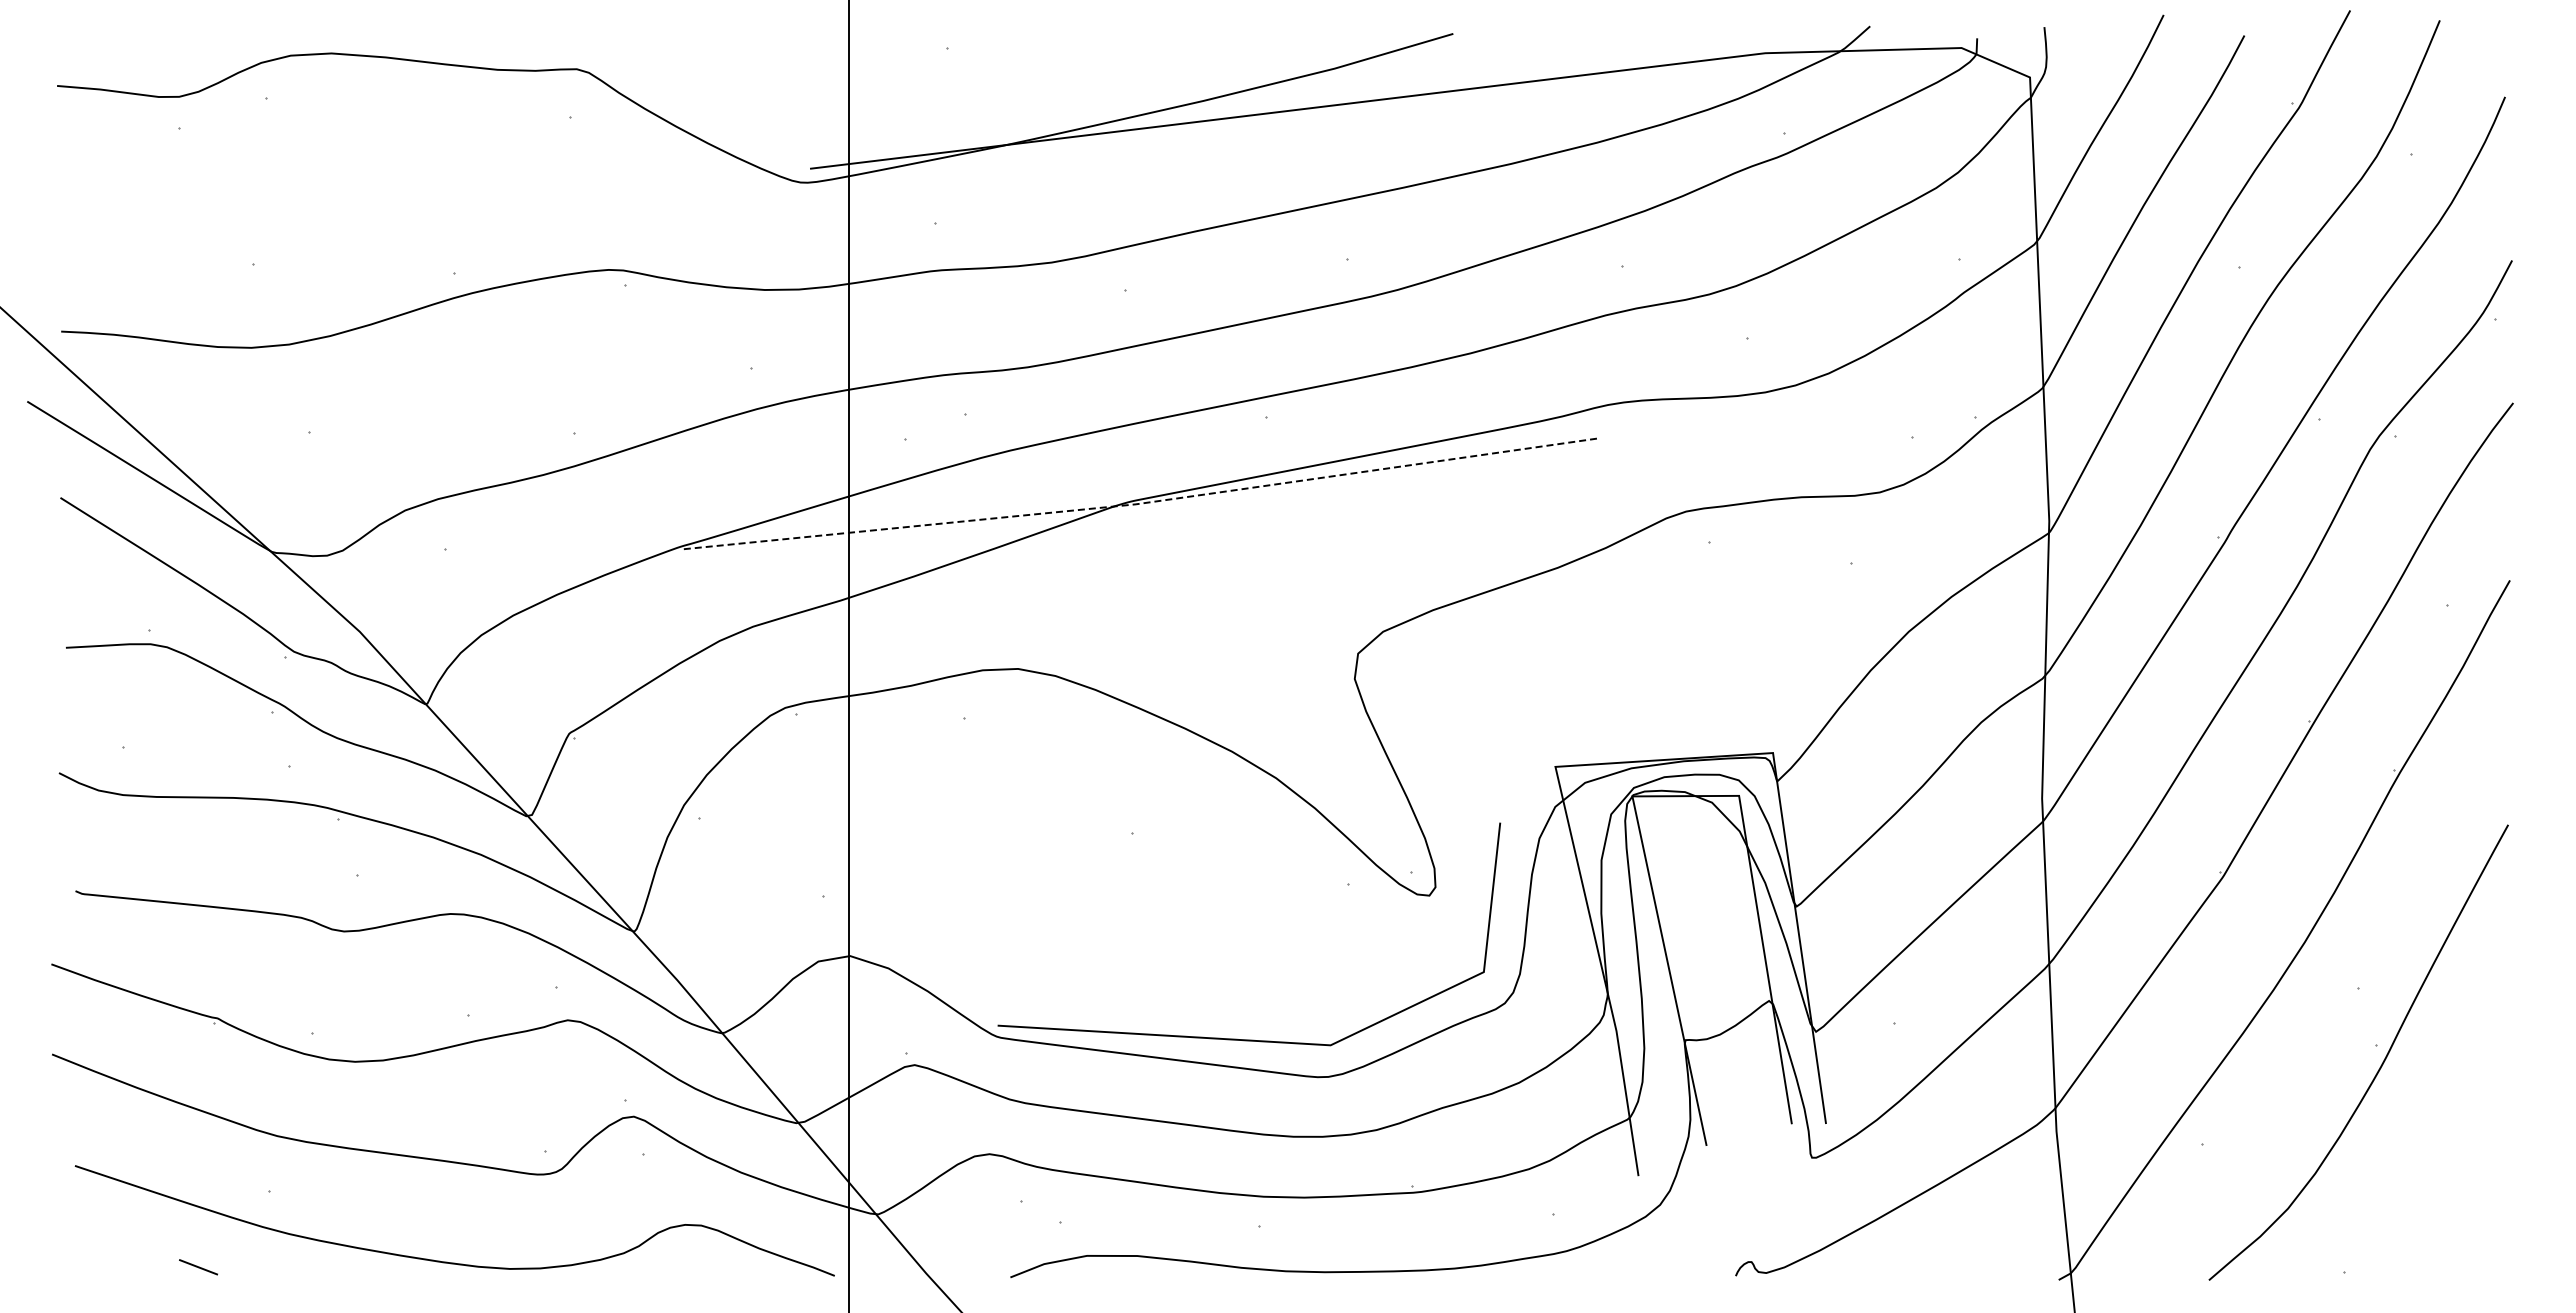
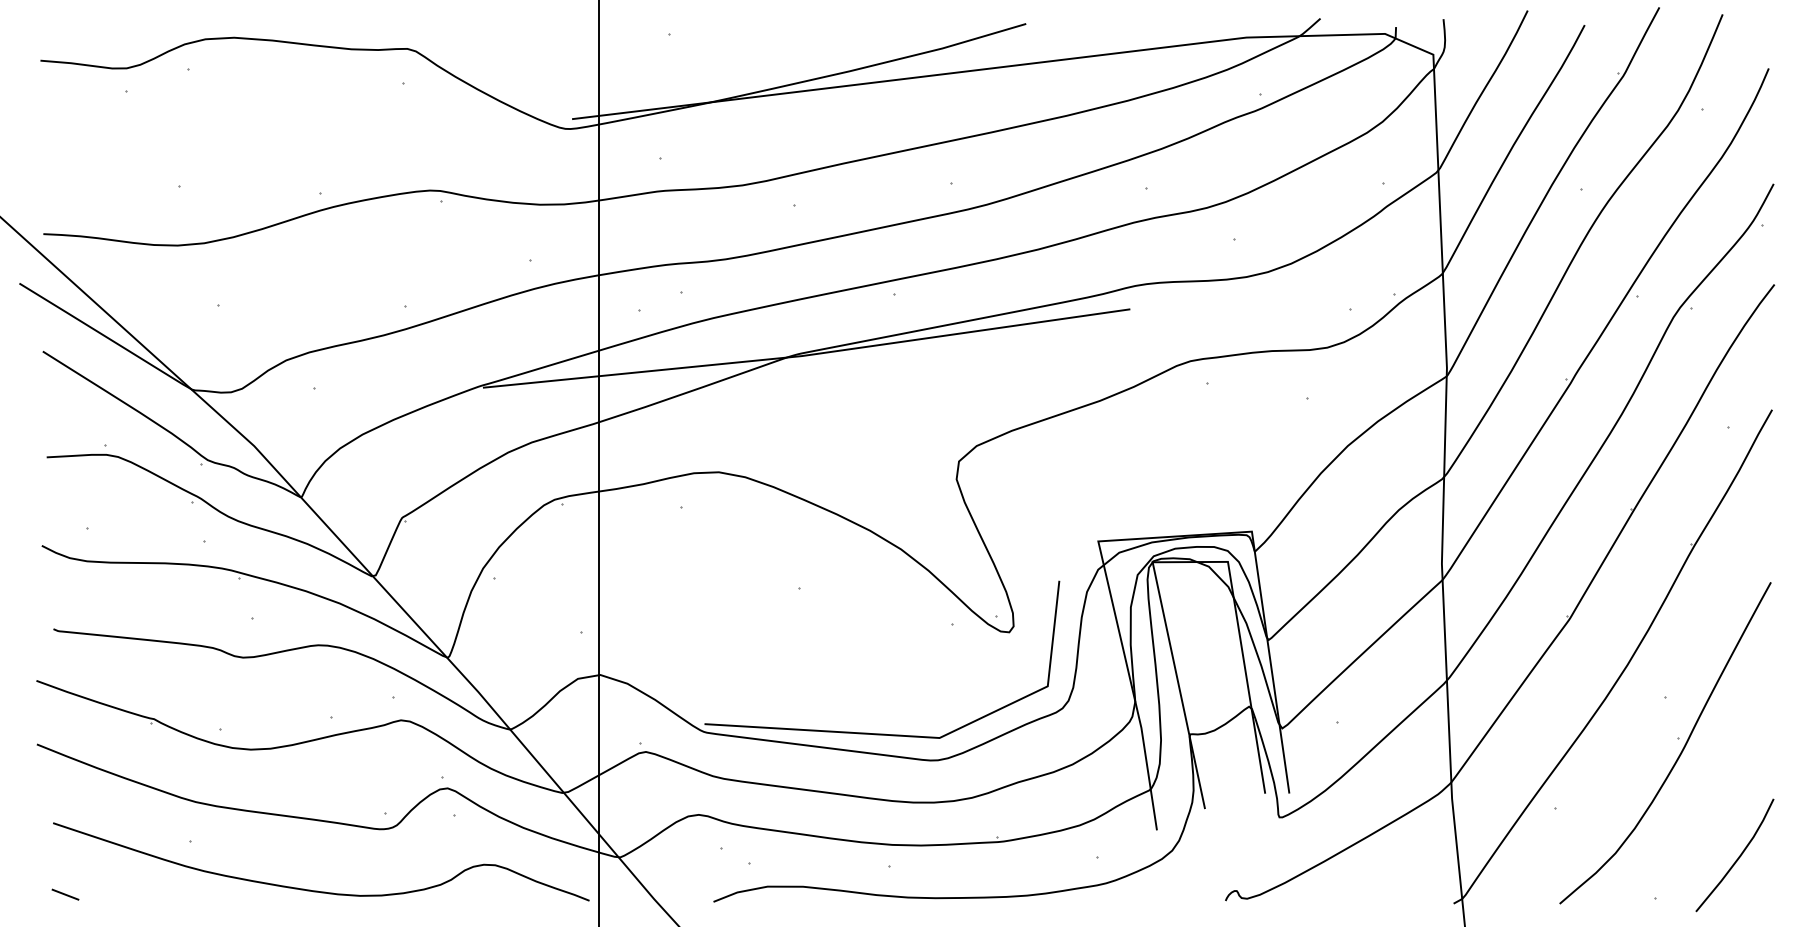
line: (1142, 503) -> (806, 355), dashed -> solid
curve: (2462, 1213) -> (1738, 856), added
line: (198, 1267) -> (65, 894), moved

